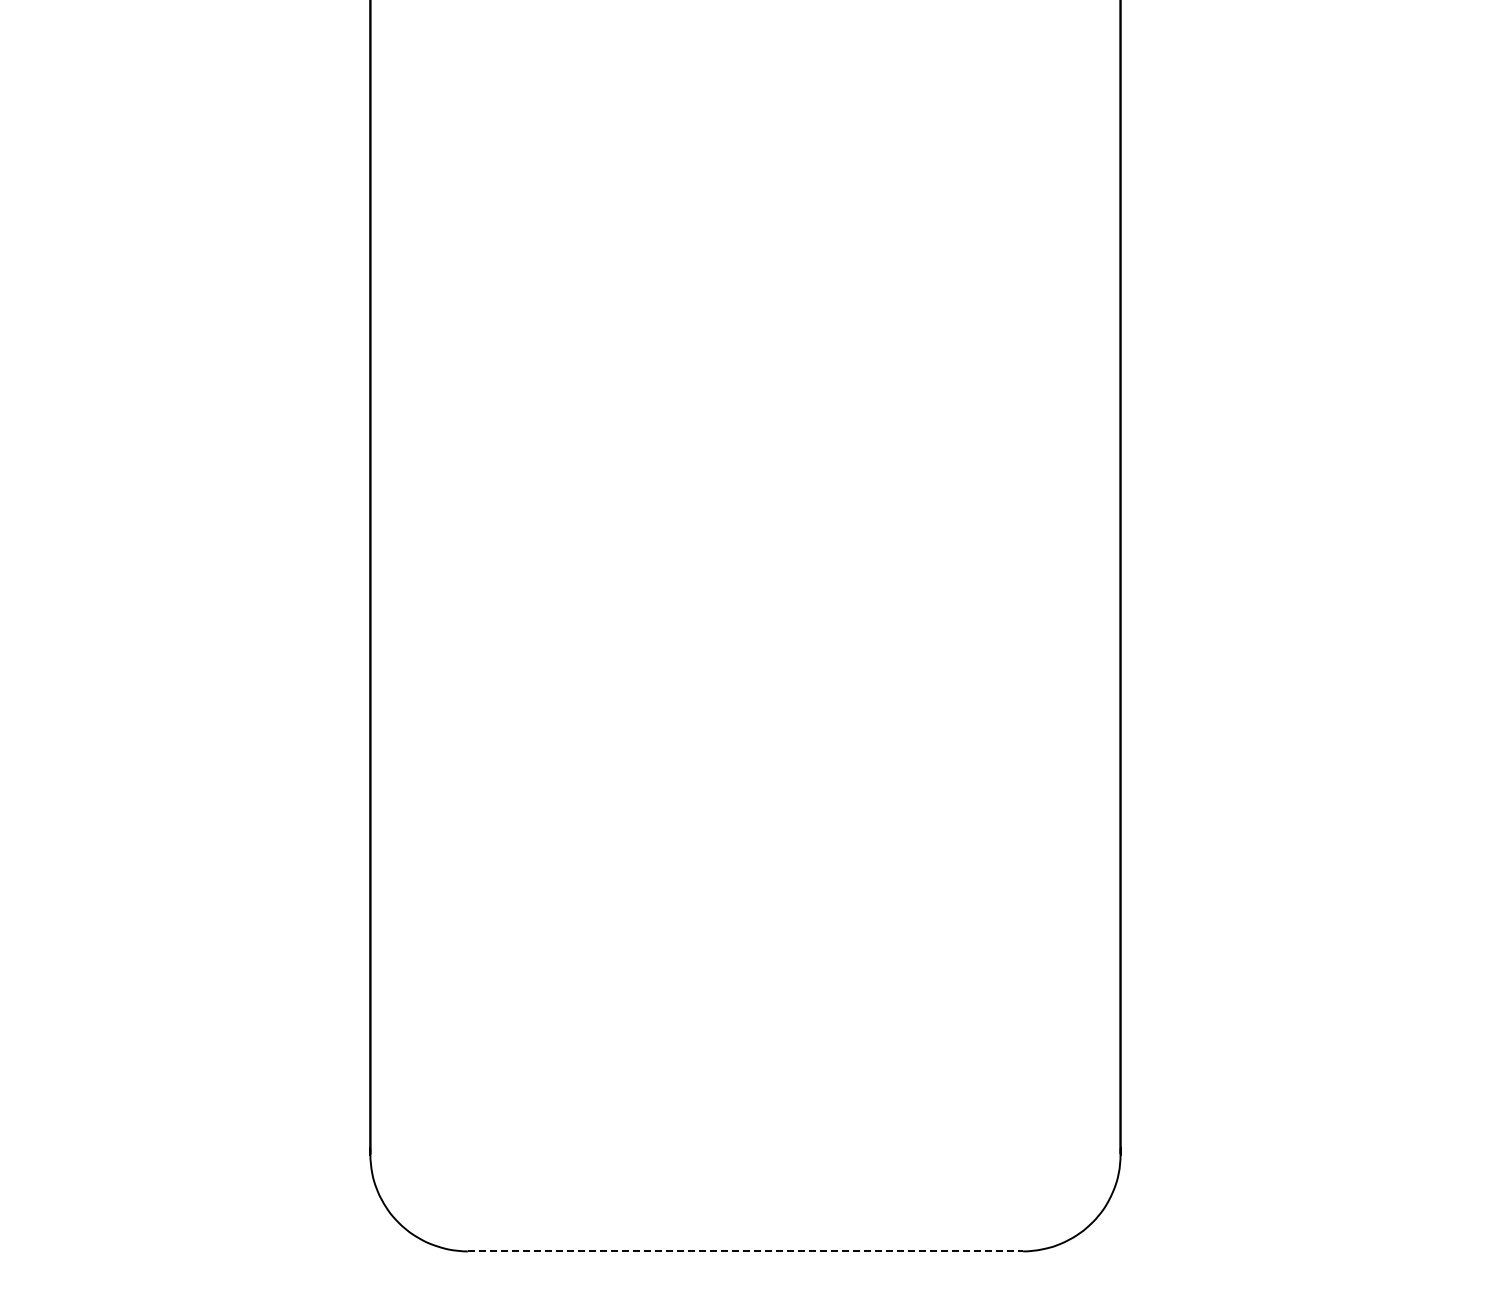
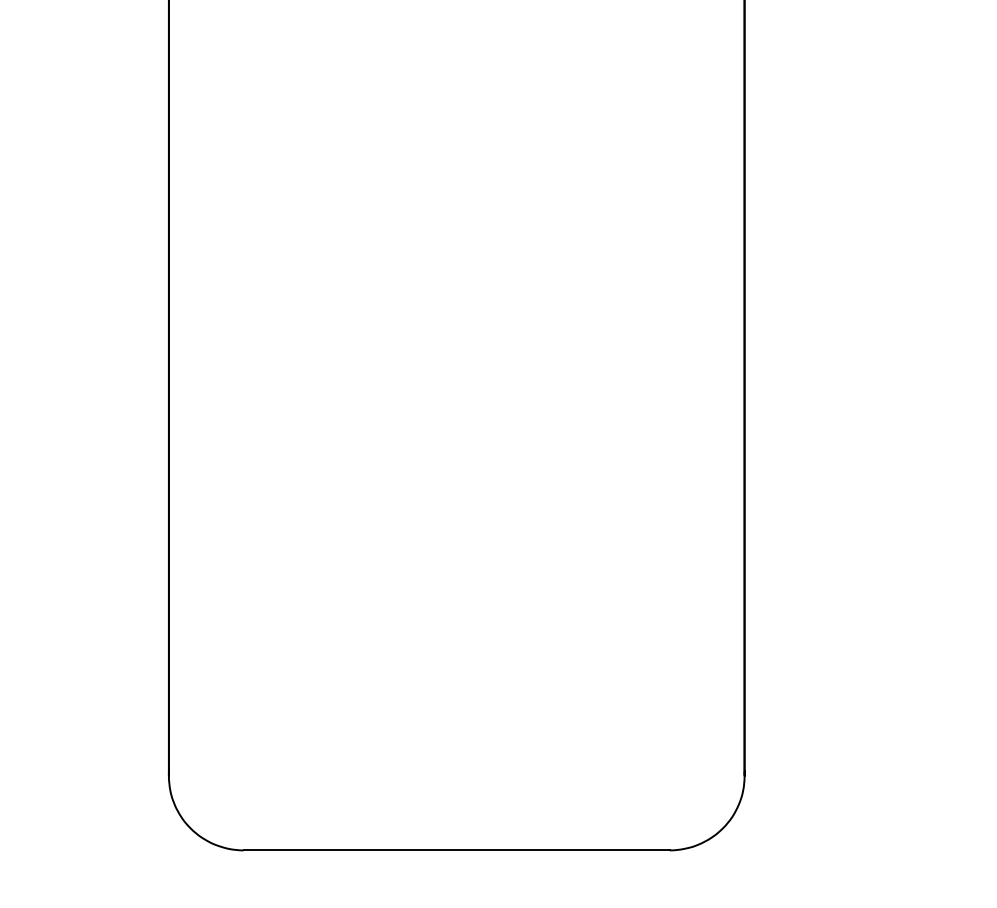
line: (745, 1251) -> (456, 850), dashed -> solid

